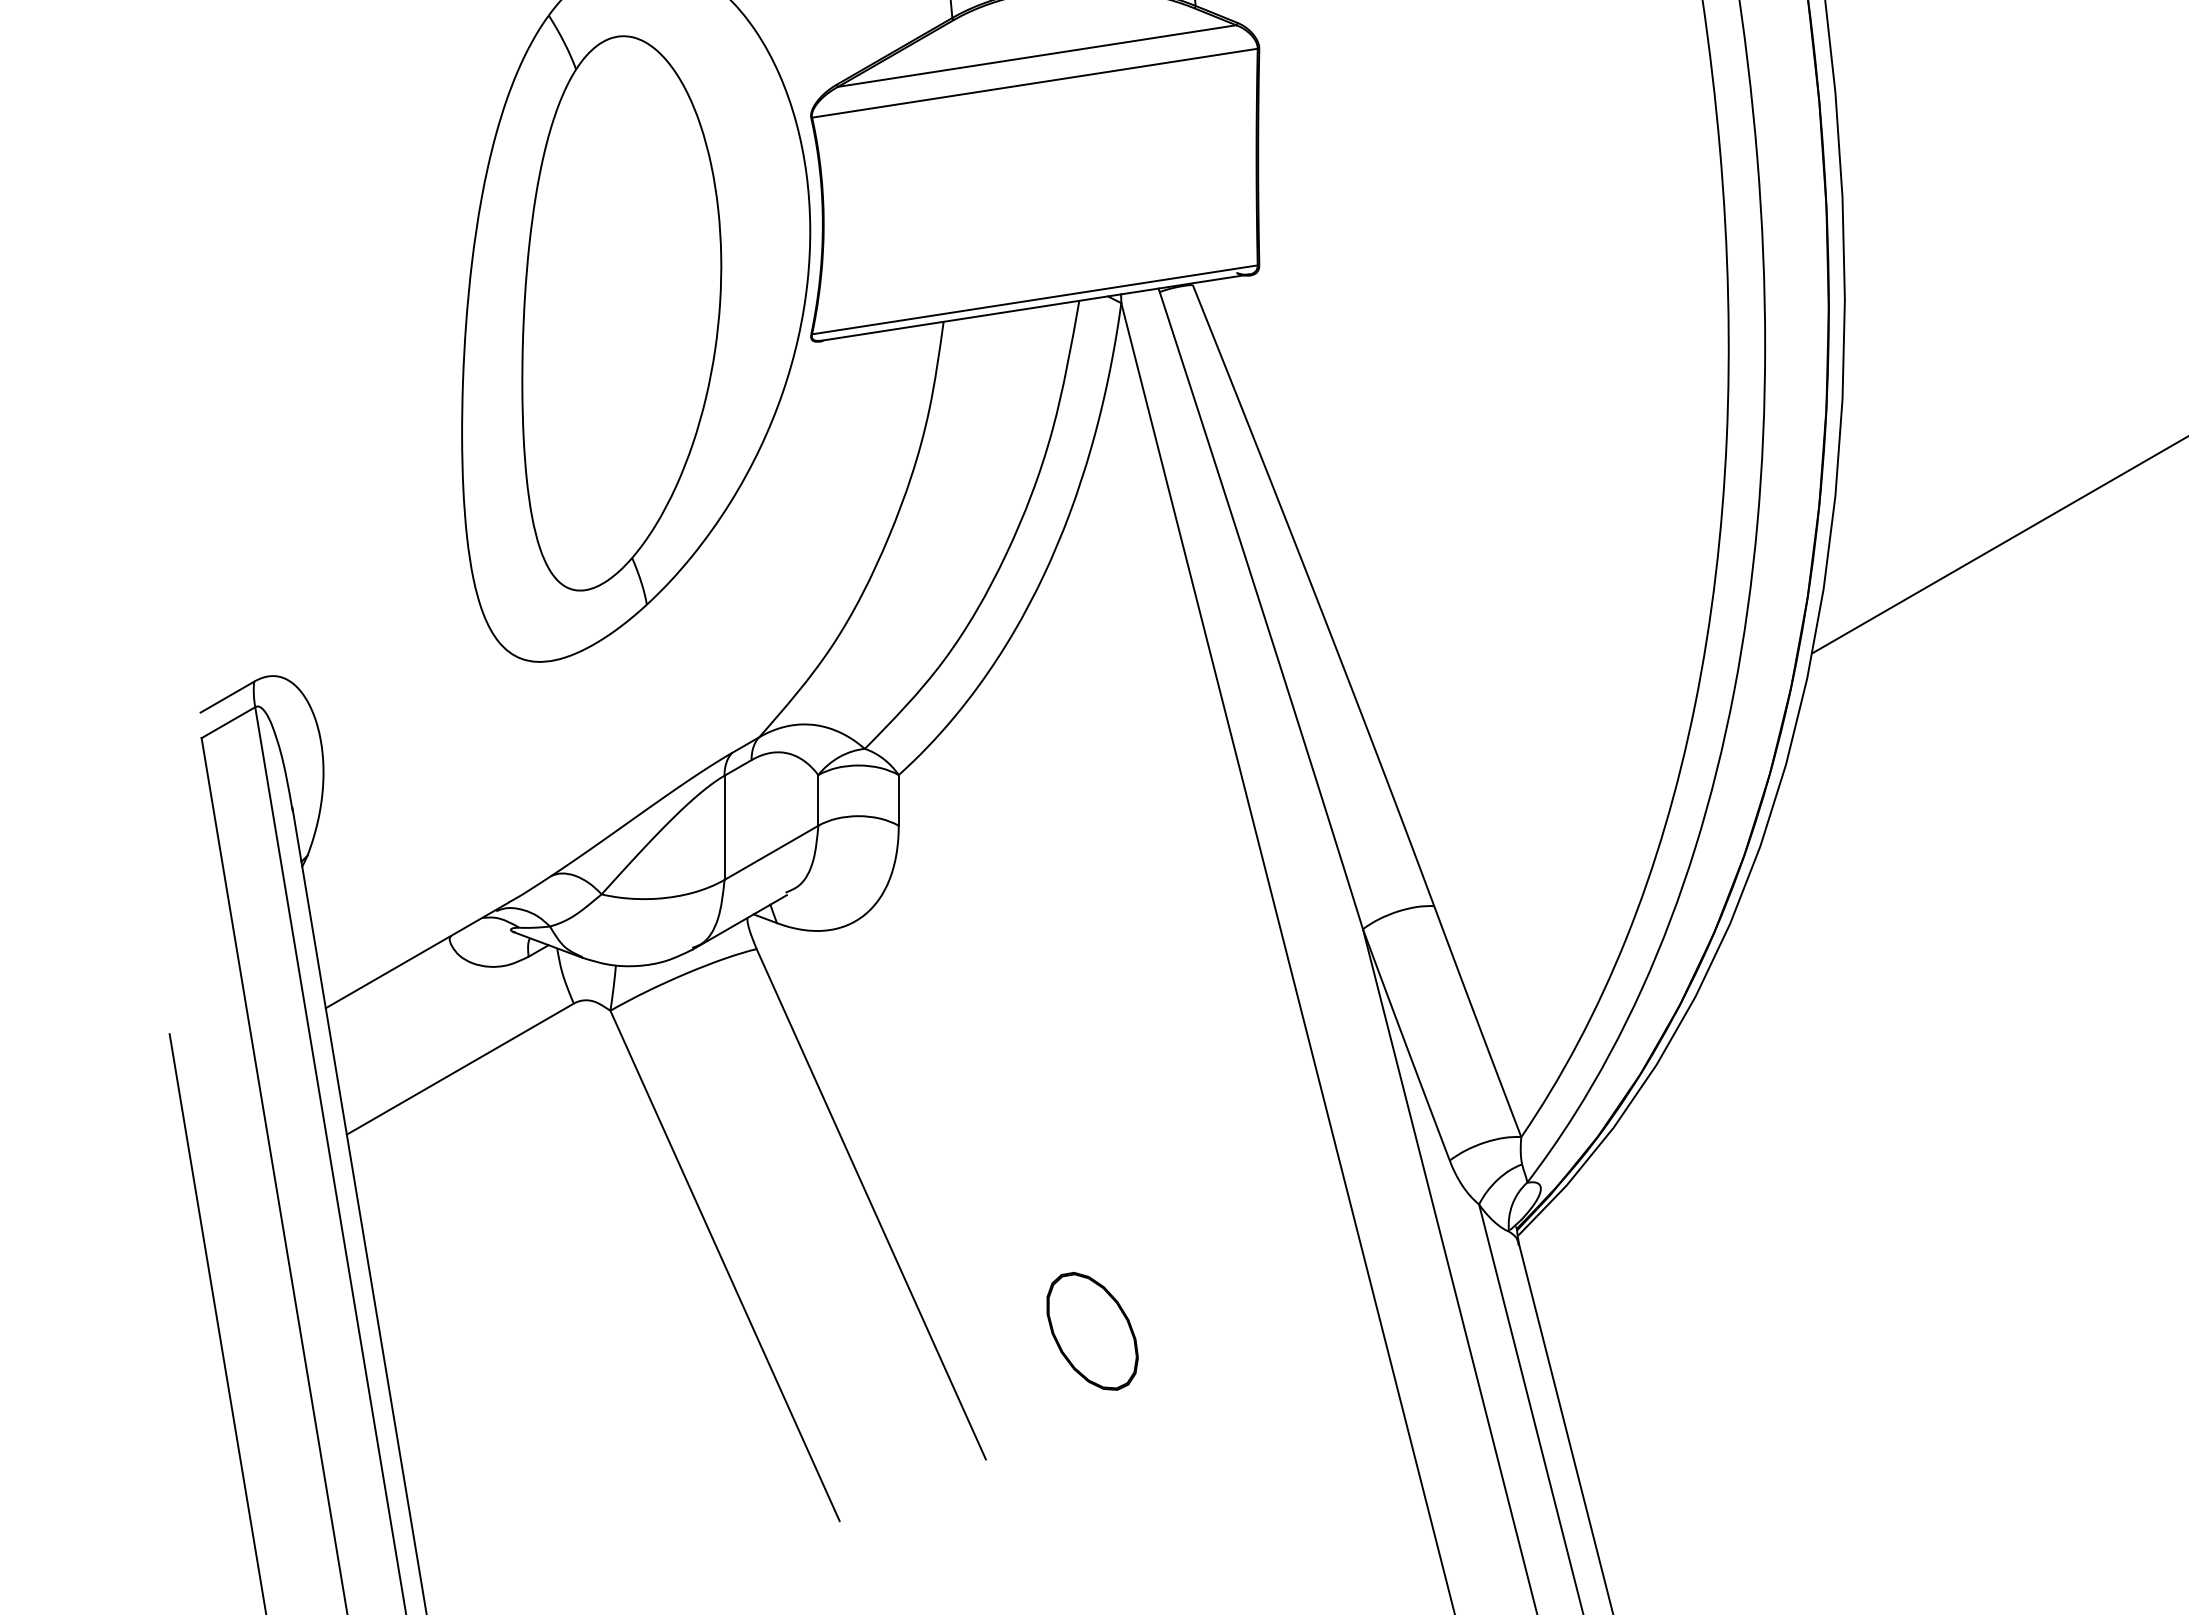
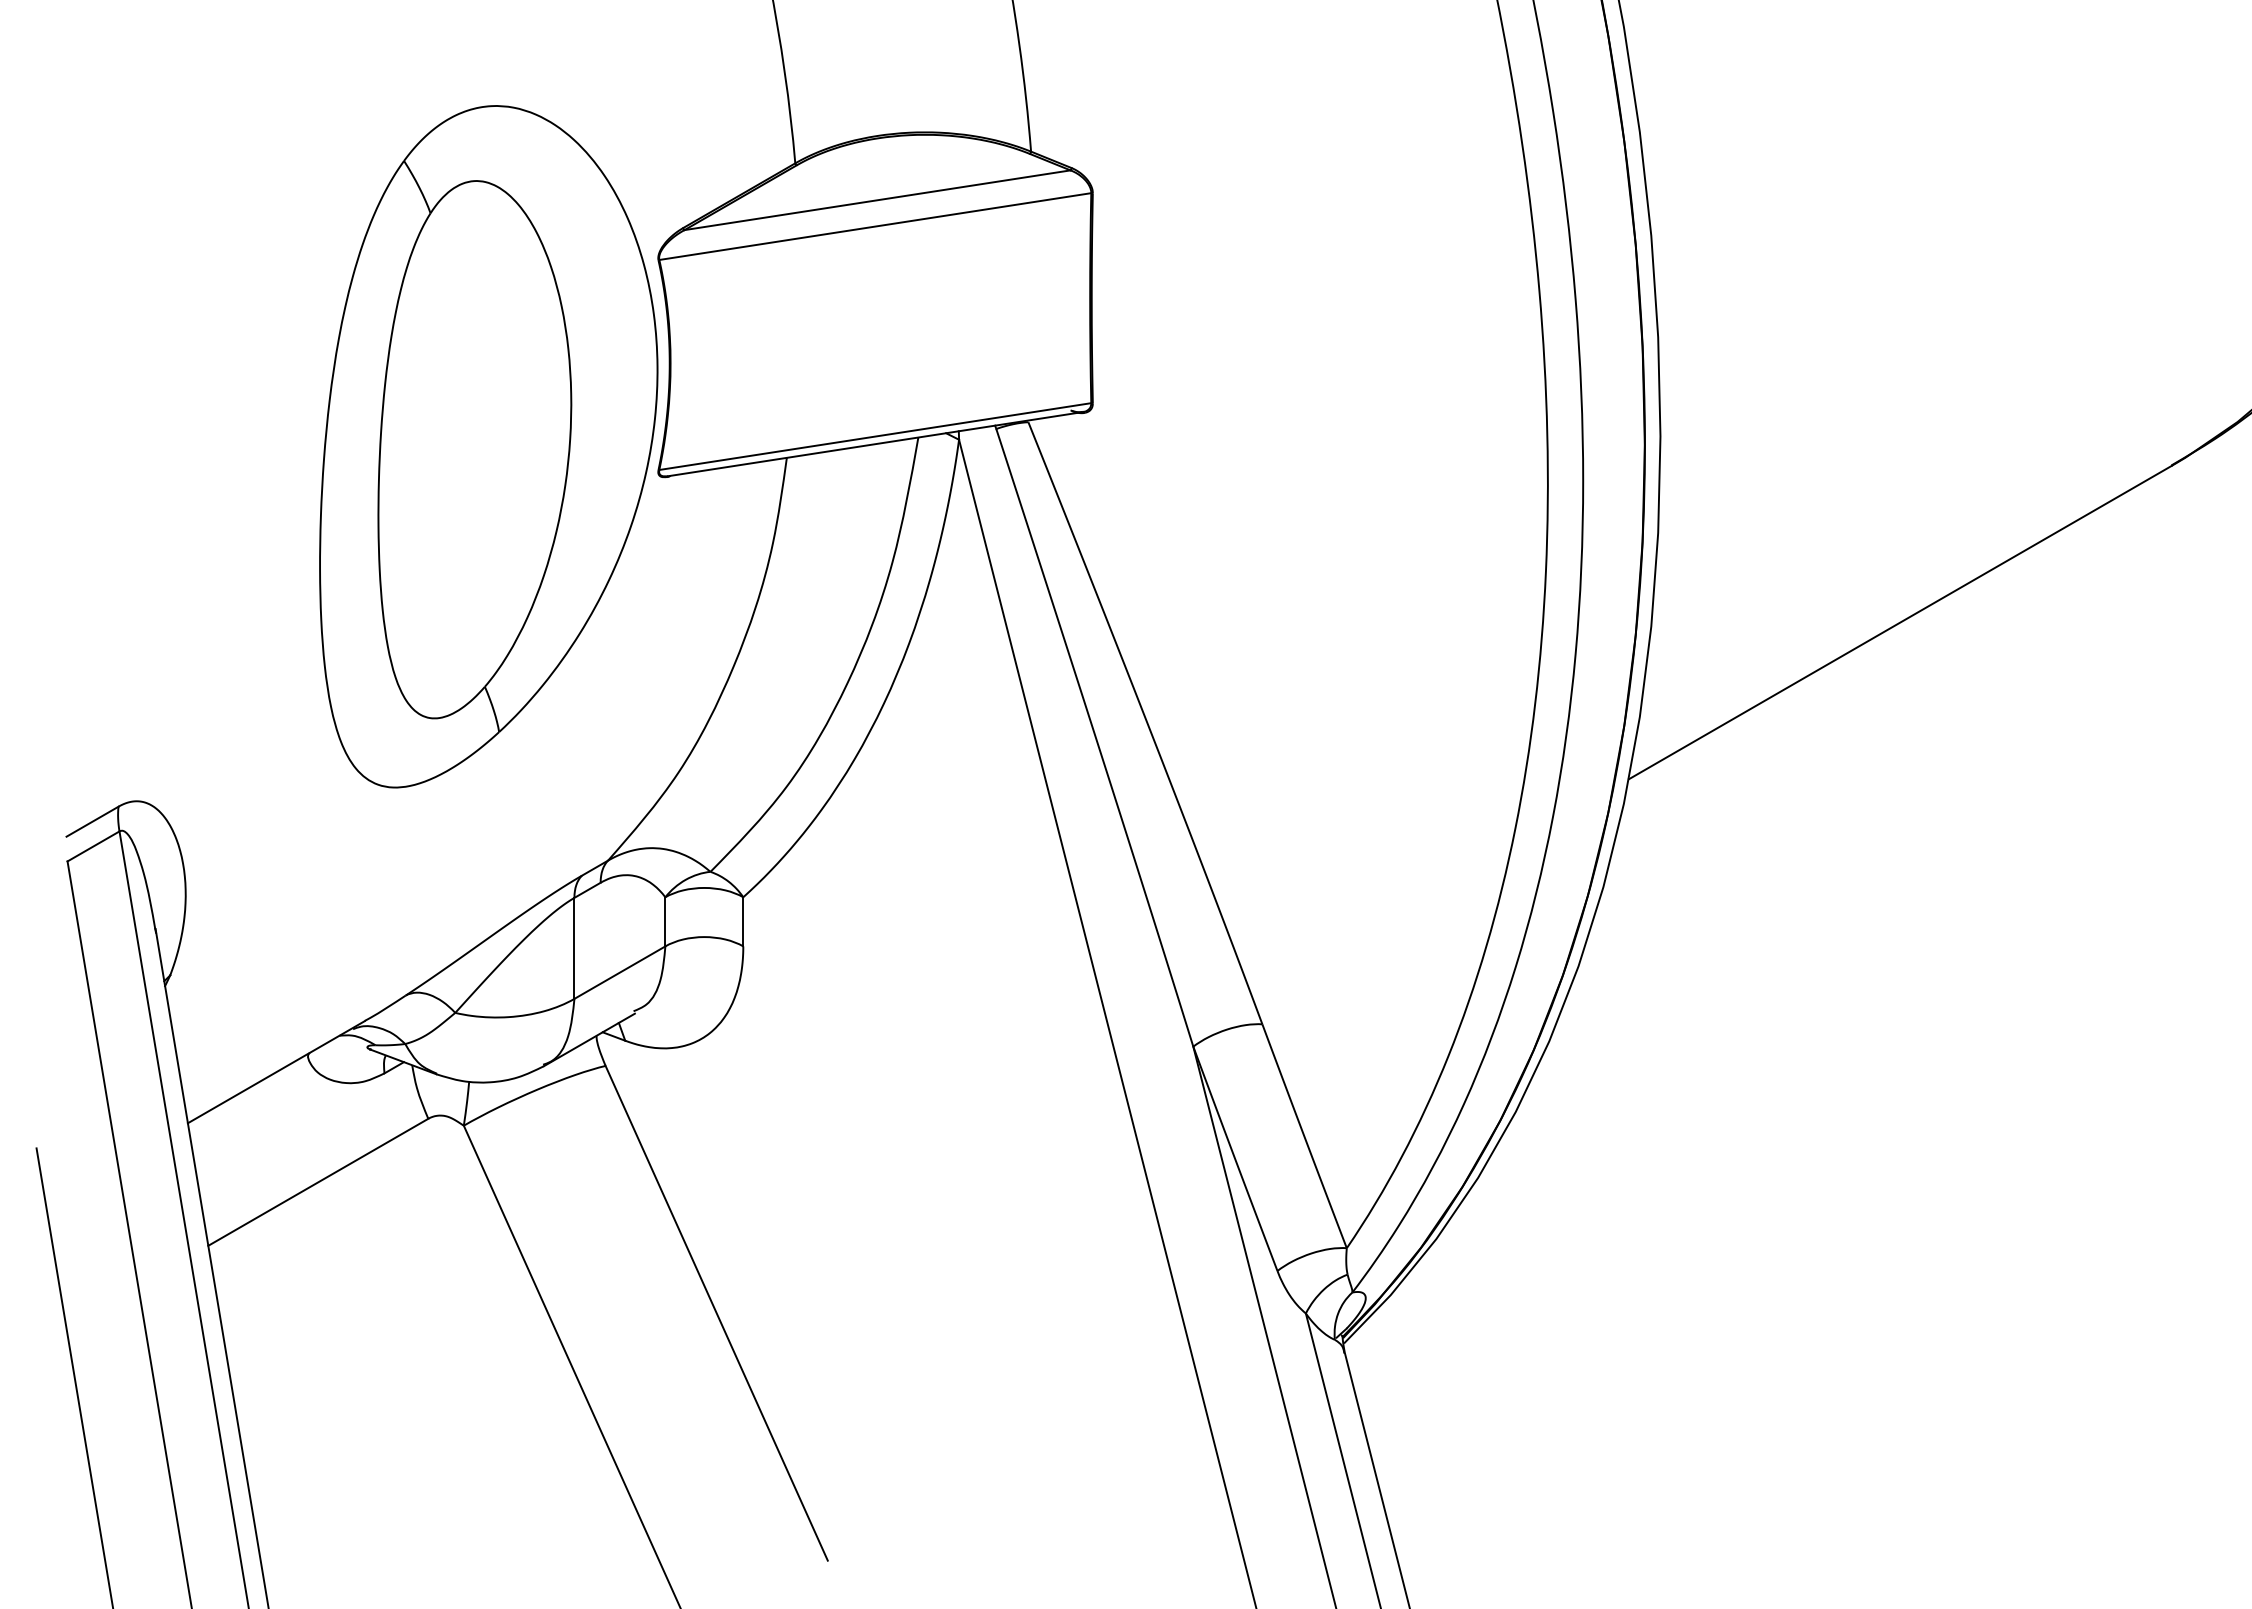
part: (1092, 1331) -> (931, 1436), removed

